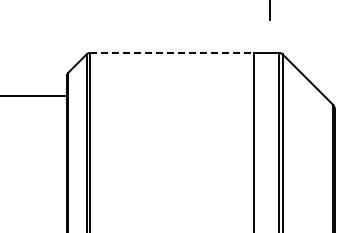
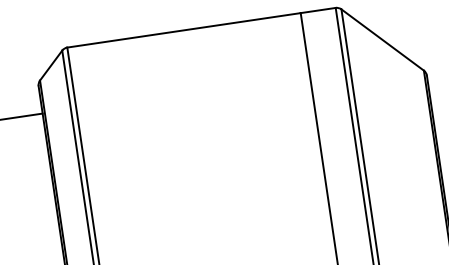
line: (172, 52) -> (184, 29), dashed -> solid

